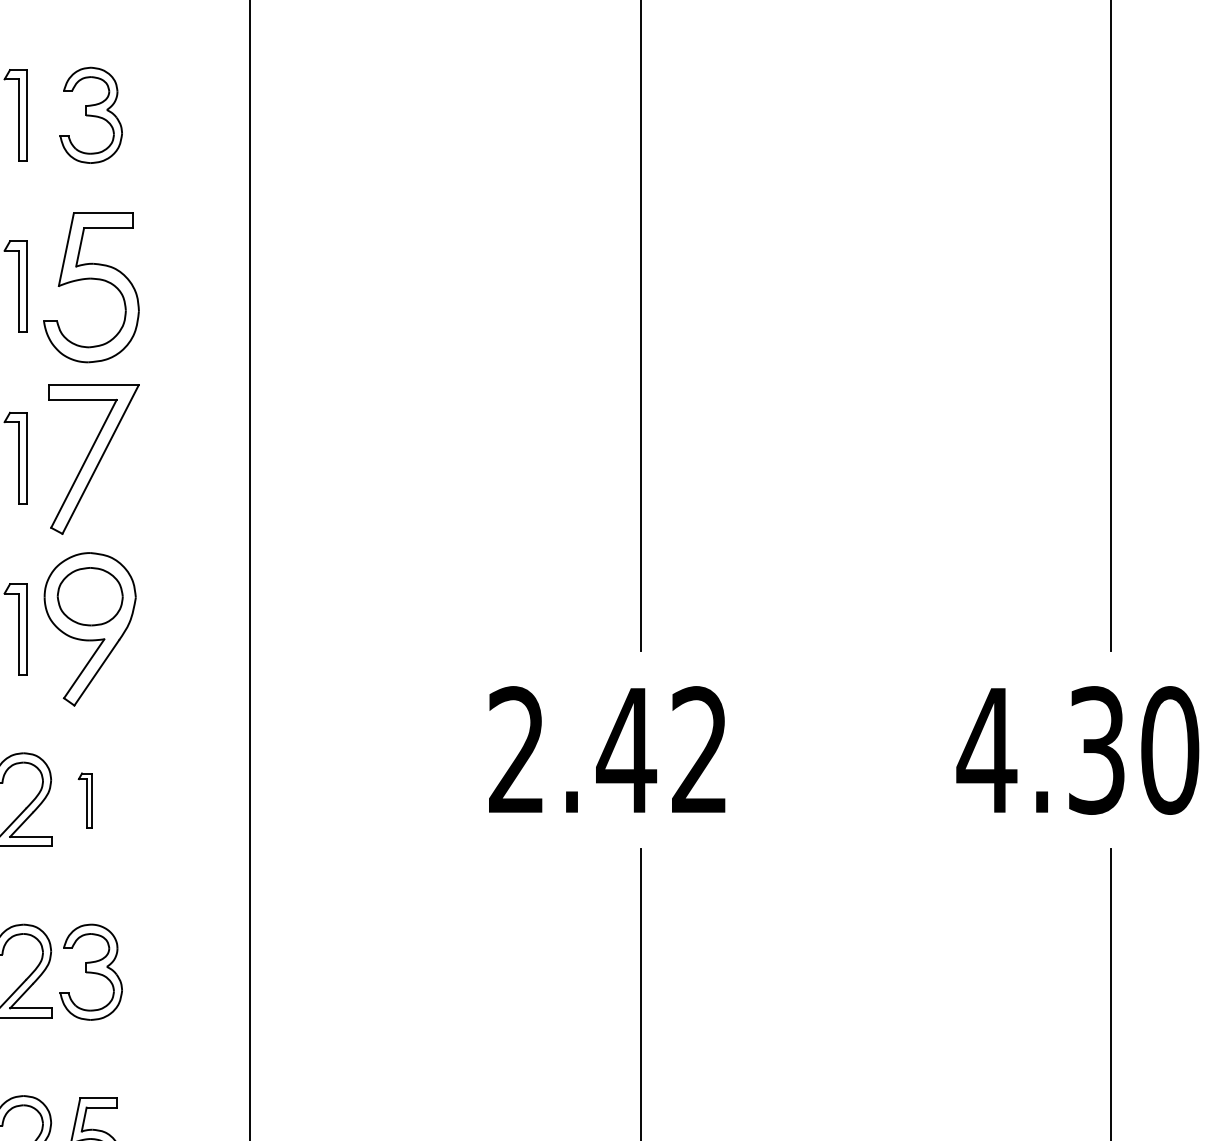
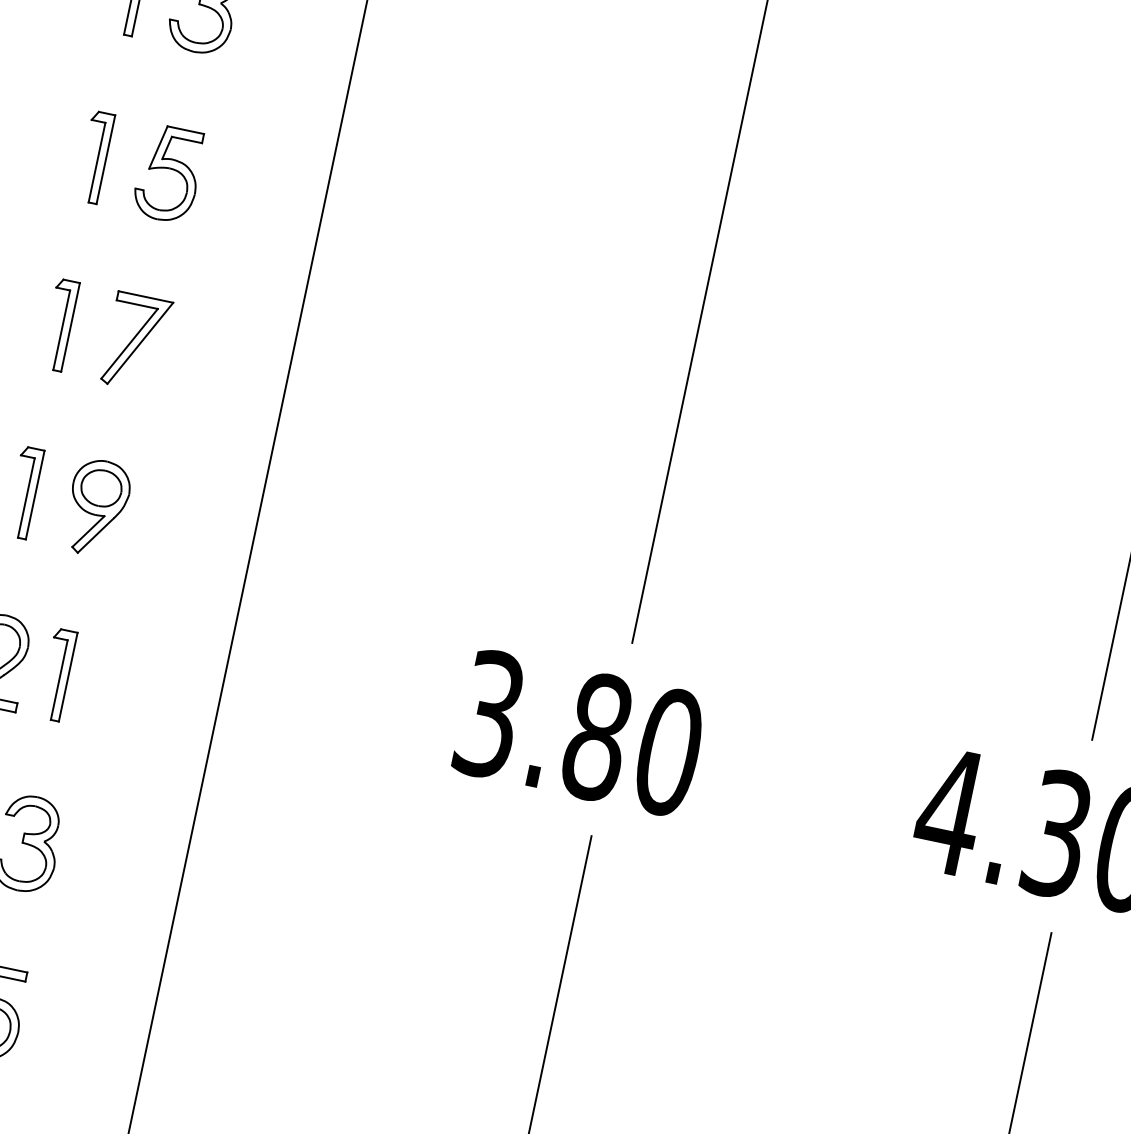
part: (90, 287) -> (168, 173), size x0.62
part: (94, 458) -> (136, 341), size x0.62
part: (89, 629) -> (96, 508), size x0.62
text: (609, 750) -> (580, 733), 2.42 -> 3.80
part: (85, 800) -> (57, 674), size x1.67

